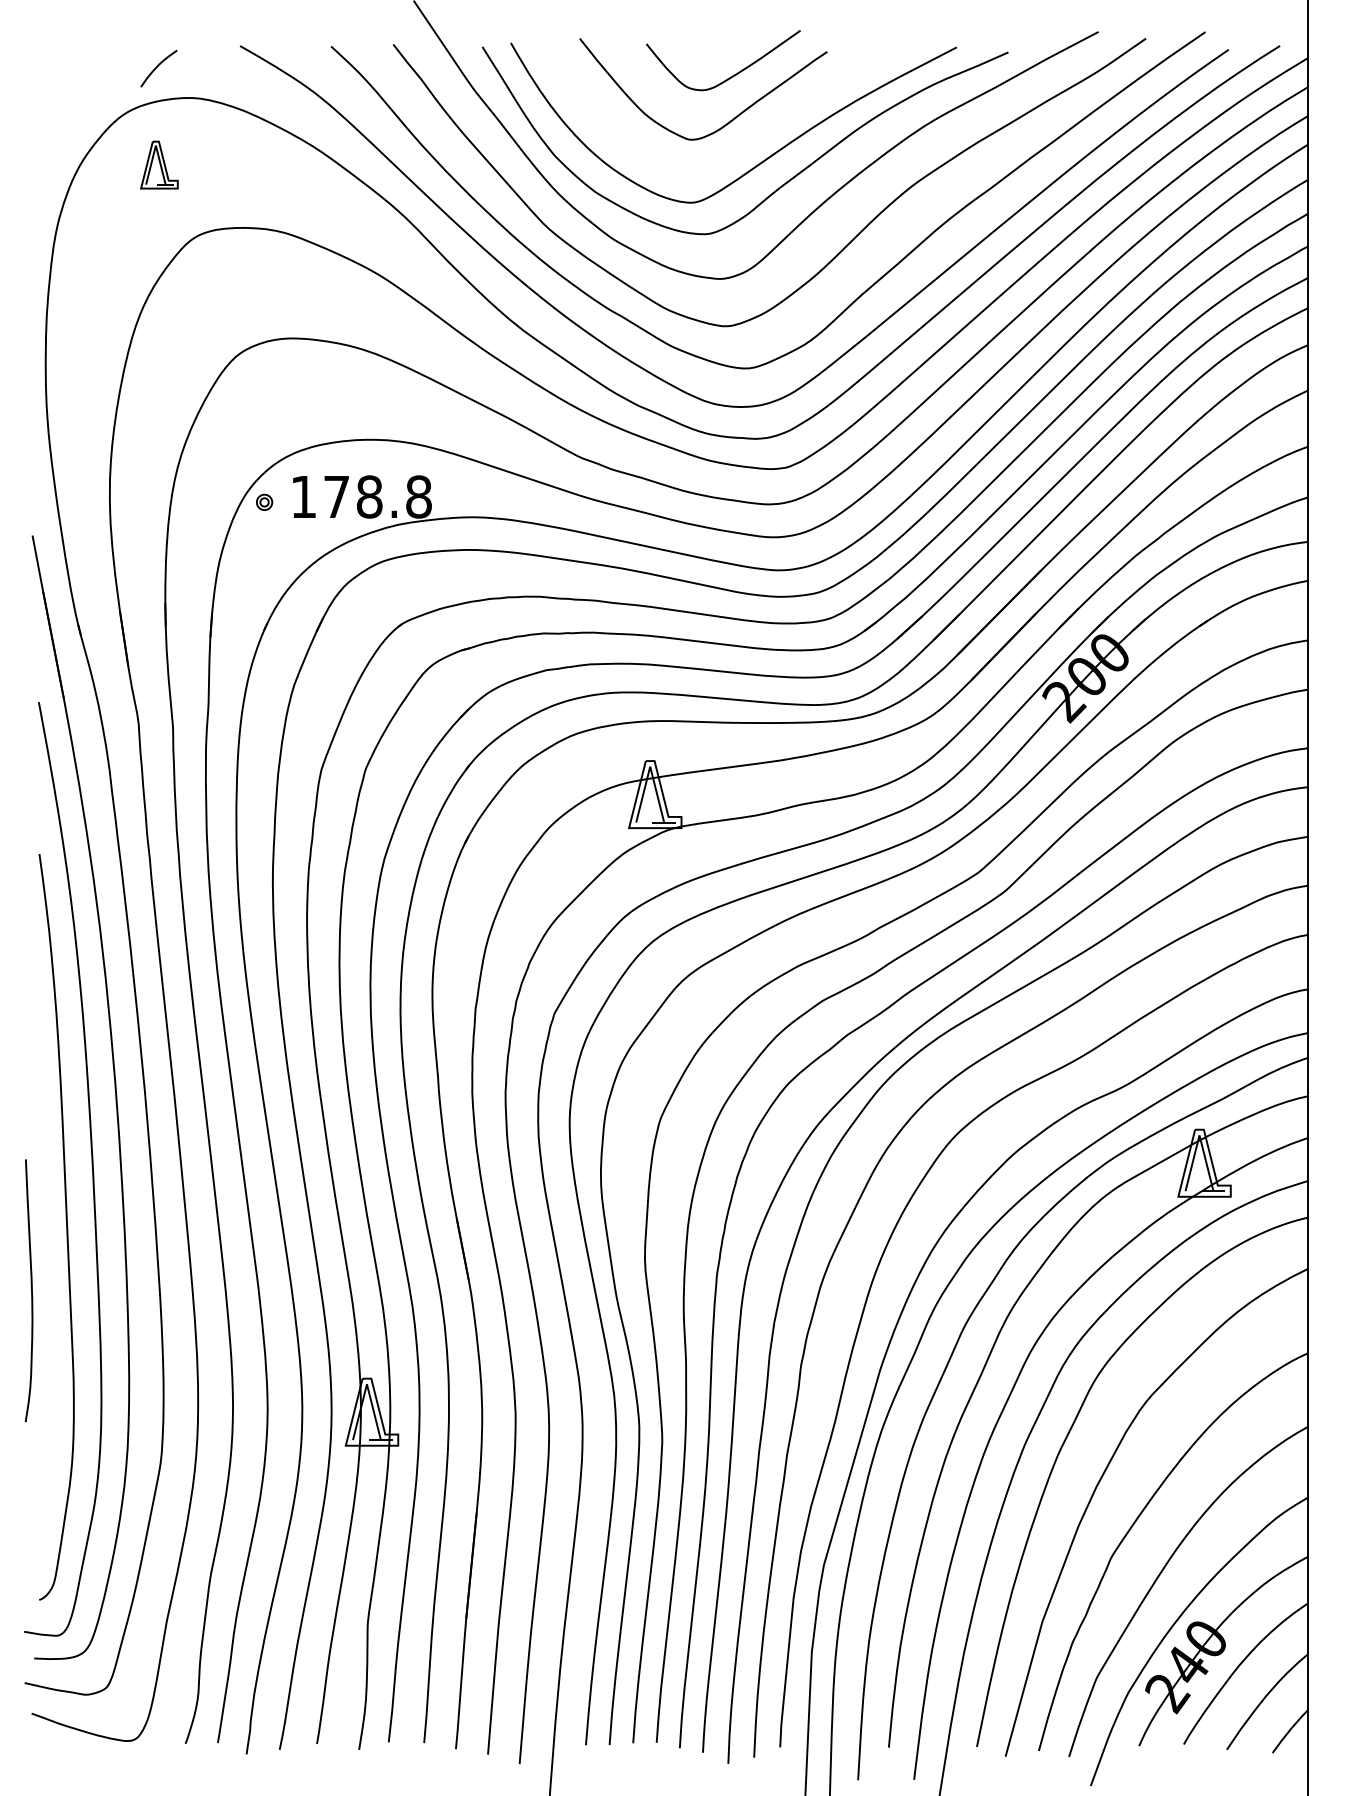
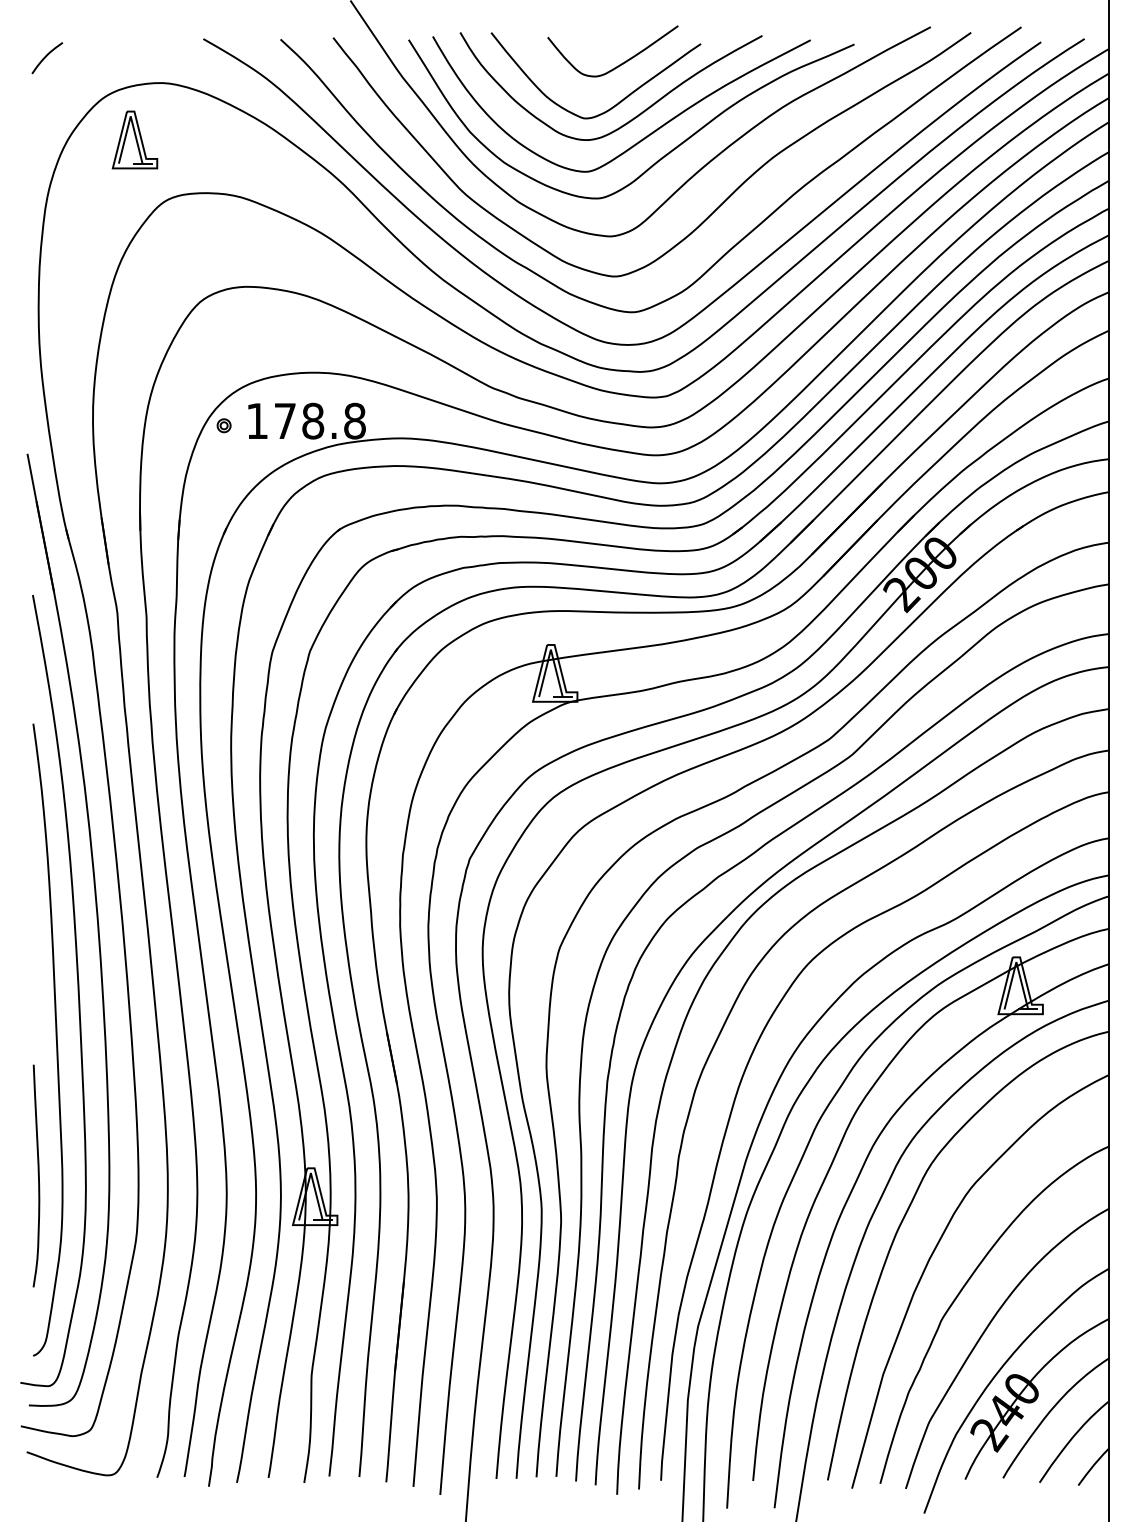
curve: (157, 67) -> (46, 57), moved
curve: (745, 140) -> (631, 119), added
part: (159, 164) -> (135, 139), size x1.43
curve: (31, 1290) -> (38, 1175), moved

